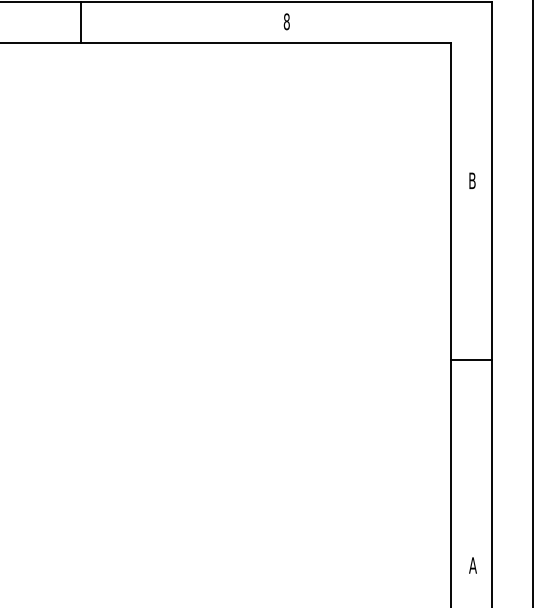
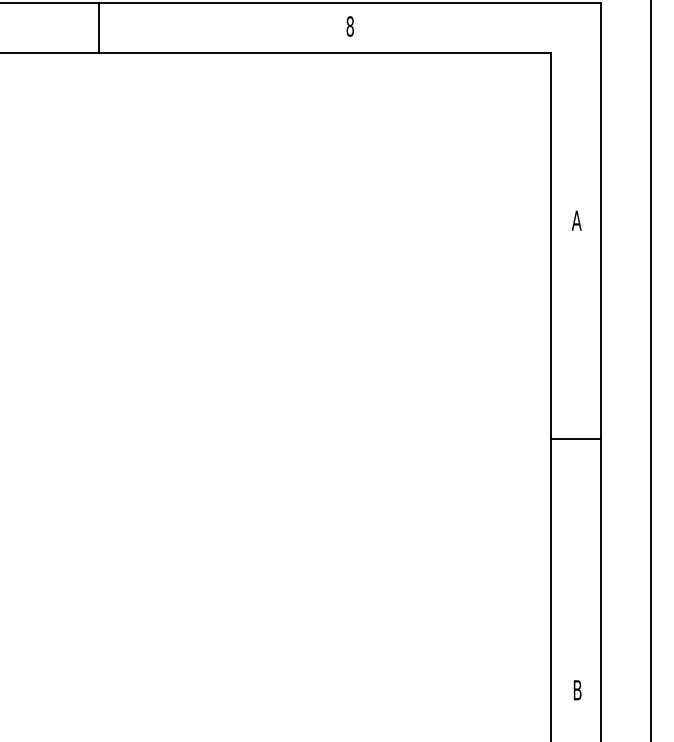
text: (472, 180) -> (576, 220), B -> A
text: (472, 565) -> (576, 690), A -> B

